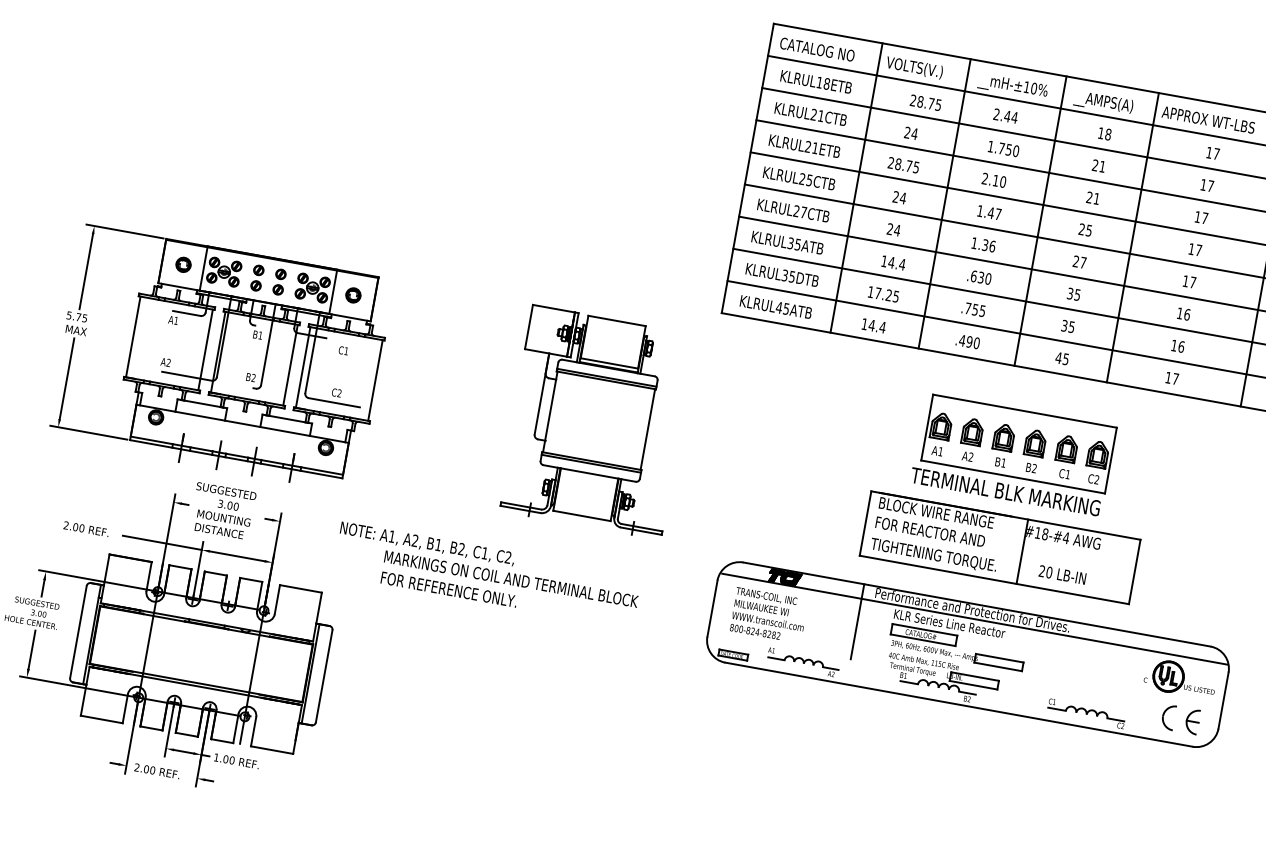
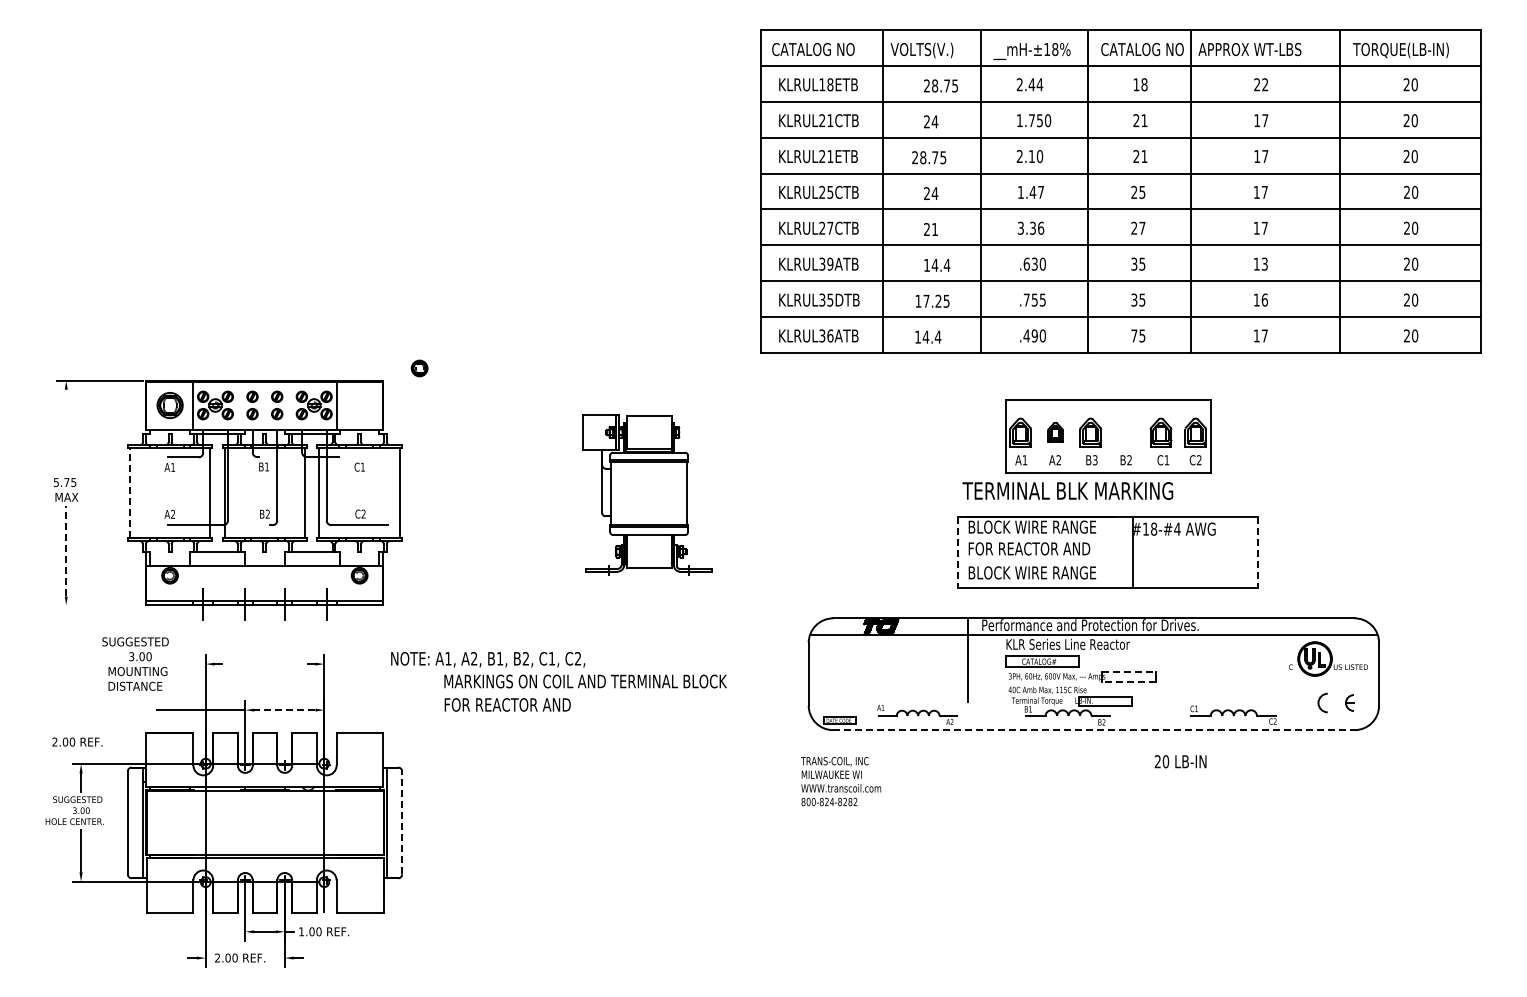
text: (1034, 88) -> (1055, 49), __mH-±10% -> __mH-±18%
text: (1111, 104) -> (1141, 51), __AMPS(A) -> CATALOG NO
text: (1213, 153) -> (1261, 84), 17 -> 22
text: (896, 230) -> (934, 229), 24 -> 21
text: (974, 242) -> (1020, 227), 1.36 -> 3.36
text: (798, 244) -> (830, 263), KLRUL35ATB -> KLRUL39ATB
part: (183, 264) -> (169, 405), size x1.6
line: (86, 271) -> (66, 431), removed
part: (353, 295) -> (419, 368), moved
text: (783, 307) -> (826, 335), KLRUL45ATB -> KLRUL36ATB
text: (1187, 314) -> (1264, 263), 16 -> 13
line: (133, 336) -> (129, 492), solid -> dashed
text: (1058, 357) -> (1134, 335), 45 -> 75
line: (67, 378) -> (66, 550), solid -> dashed
part: (596, 422) -> (647, 495), size x0.7
part: (972, 431) -> (1055, 432), size x0.7
line: (88, 432) -> (100, 605), removed
part: (1035, 443) -> (1125, 432), removed
text: (1002, 463) -> (1094, 460), B1 -> B3
text: (1005, 491) -> (1067, 490), moved
text: (222, 510) -> (135, 663), moved
line: (865, 523) -> (957, 552), solid -> dashed
text: (86, 528) -> (77, 741), moved
text: (933, 555) -> (1037, 573), TIGHTENING TORQUE. -> BLOCK WIRE RANGE
line: (236, 556) -> (284, 710), solid -> dashed
line: (1135, 572) -> (1258, 552), solid -> dashed
text: (1062, 574) -> (1180, 761), moved
text: (469, 592) -> (543, 704), FOR REFERENCE ONLY. -> FOR REACTOR AND
text: (769, 615) -> (841, 781), moved
line: (999, 657) -> (1128, 671), solid -> dashed
line: (997, 666) -> (1128, 681), solid -> dashed
line: (324, 675) -> (402, 822), solid -> dashed
line: (958, 704) -> (1093, 730), solid -> dashed
part: (1168, 716) -> (1322, 702), size x0.7
part: (1192, 721) -> (1349, 702), size x0.6

